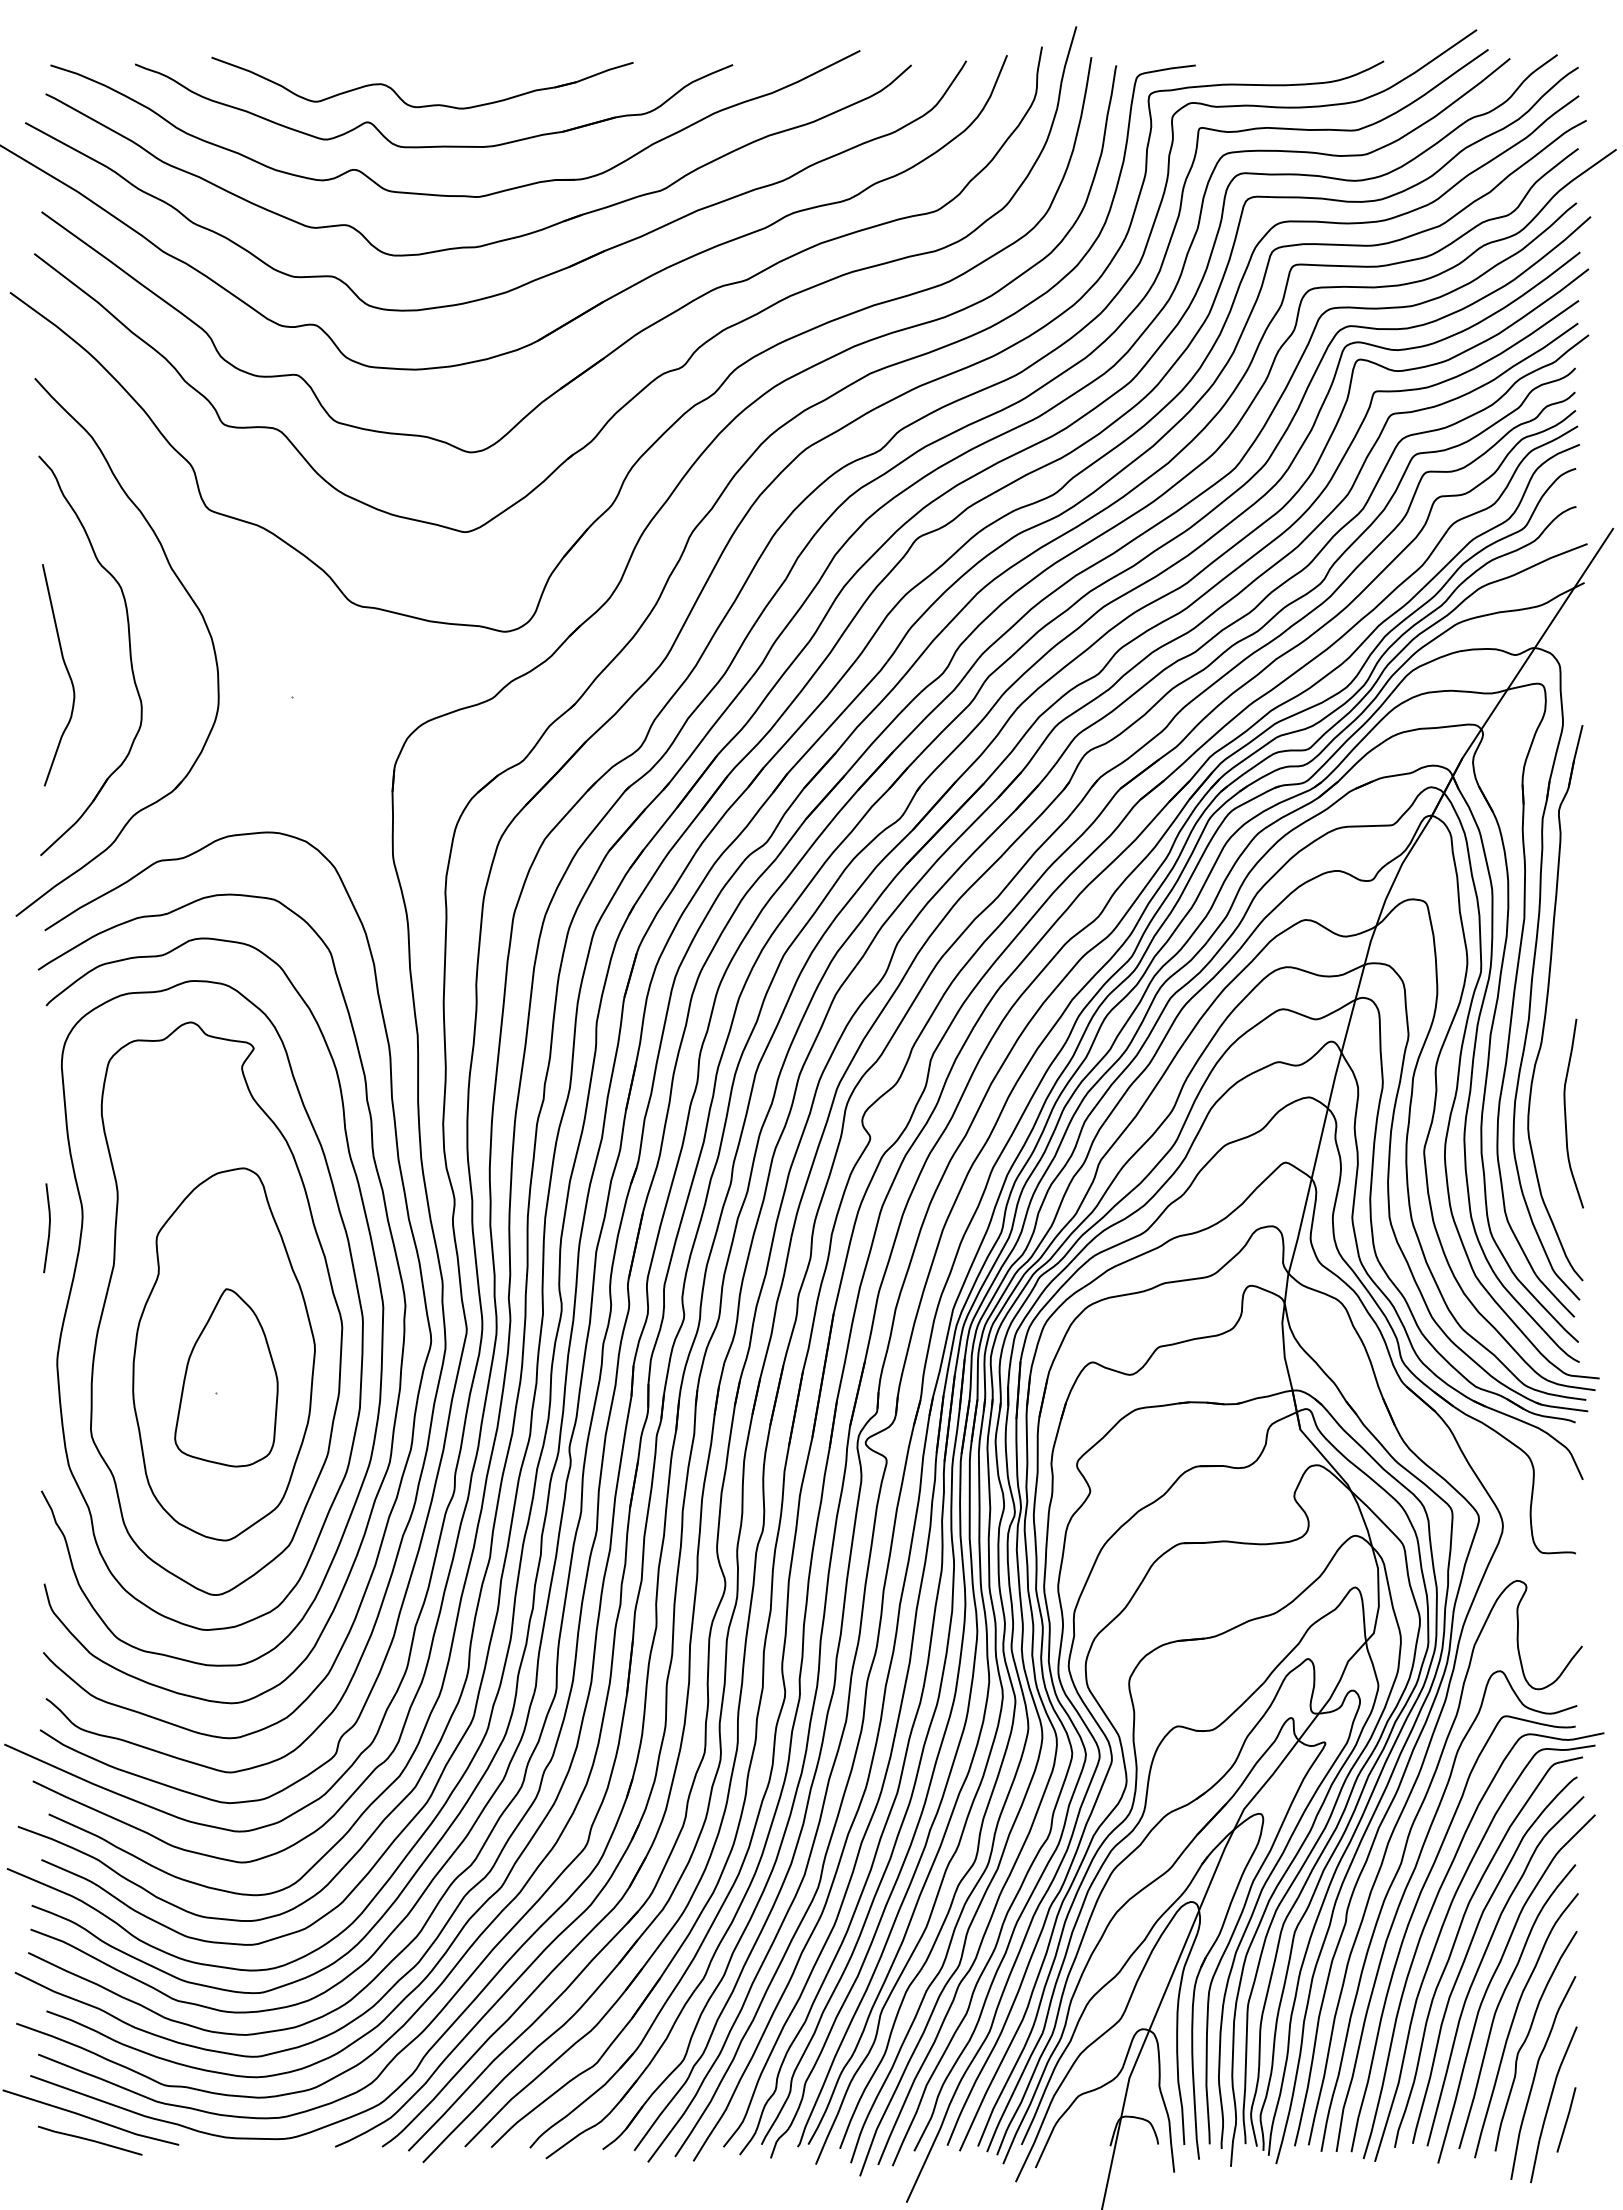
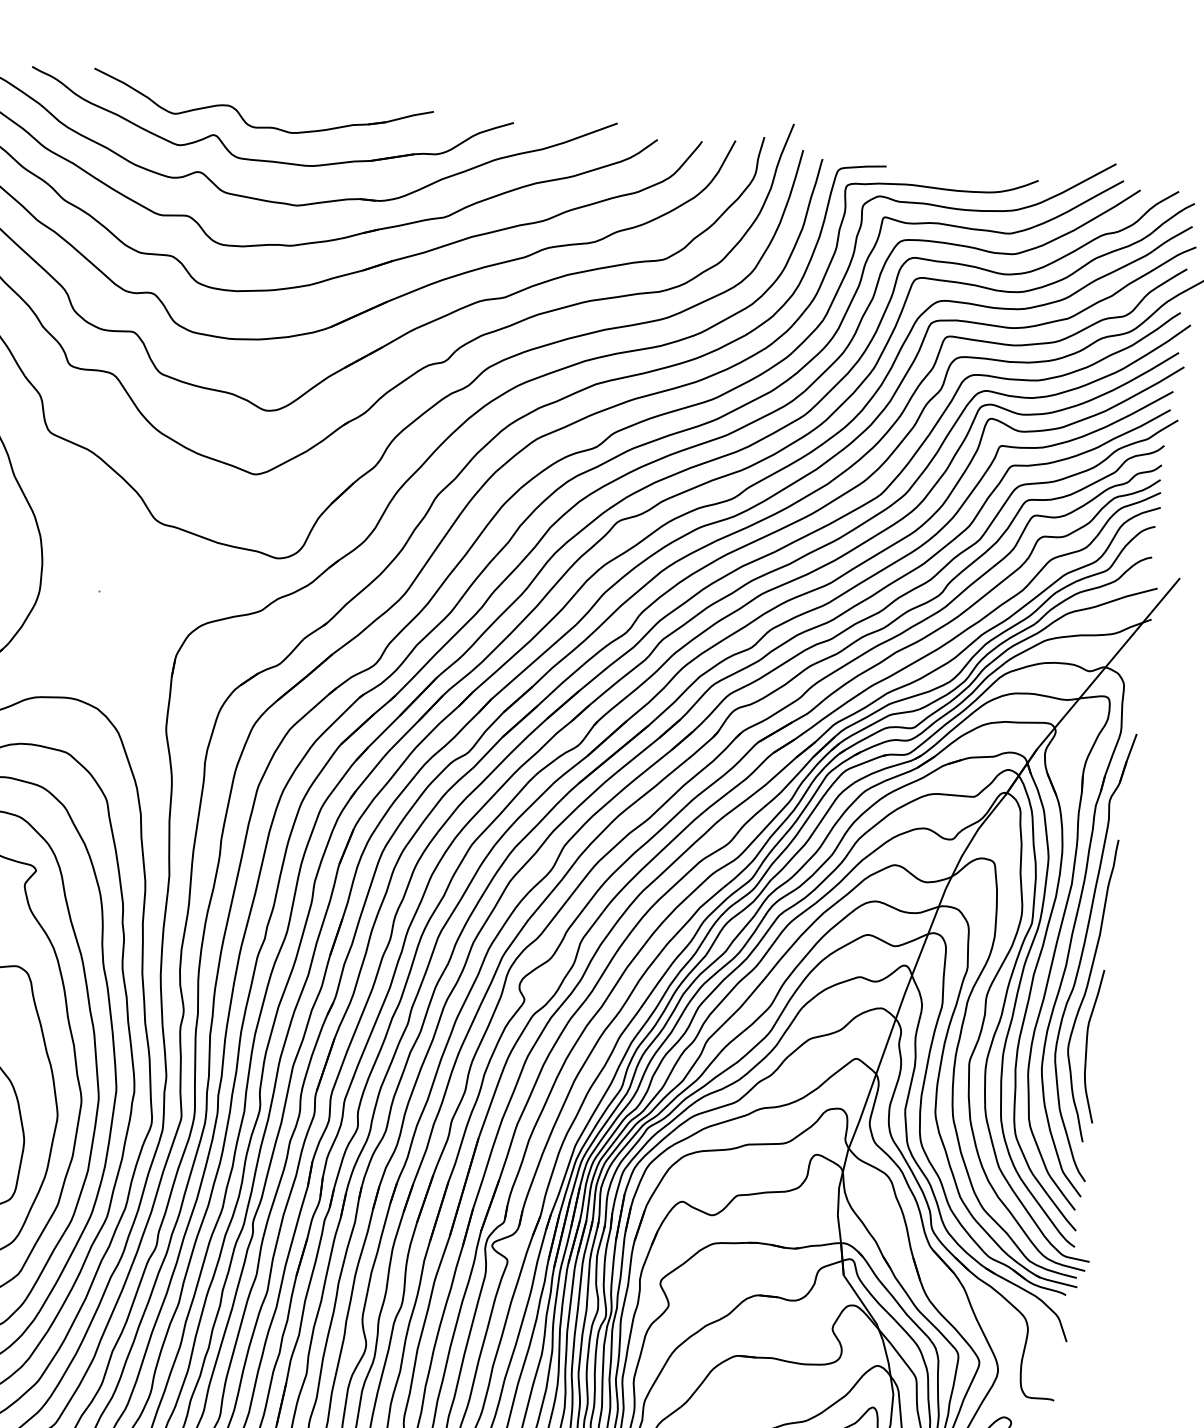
curve: (1558, 1043) -> (1087, 988), added

